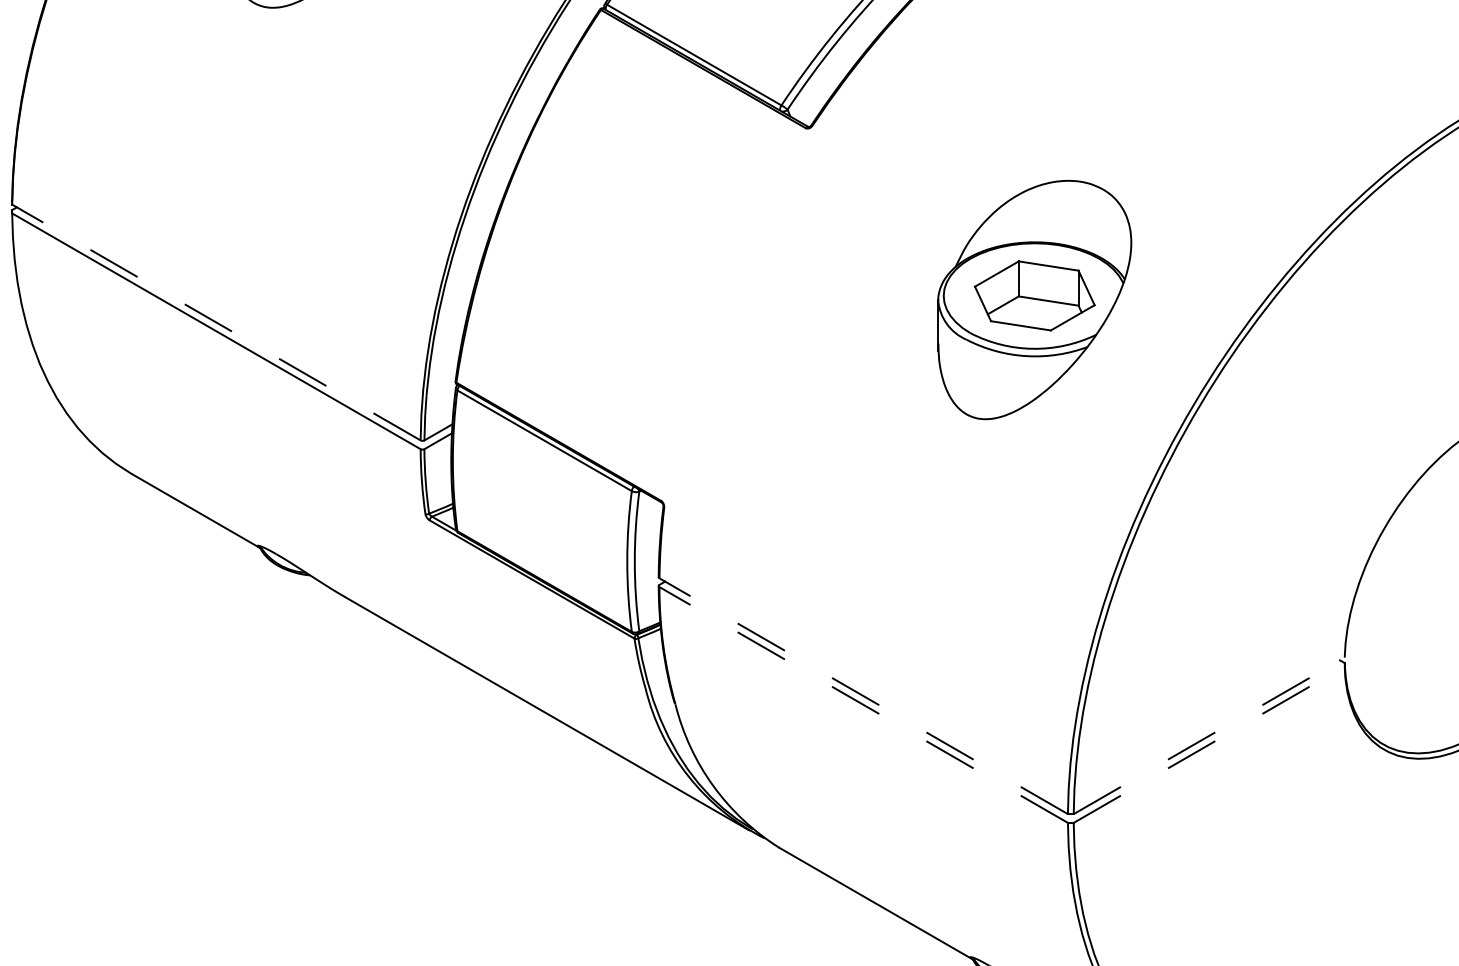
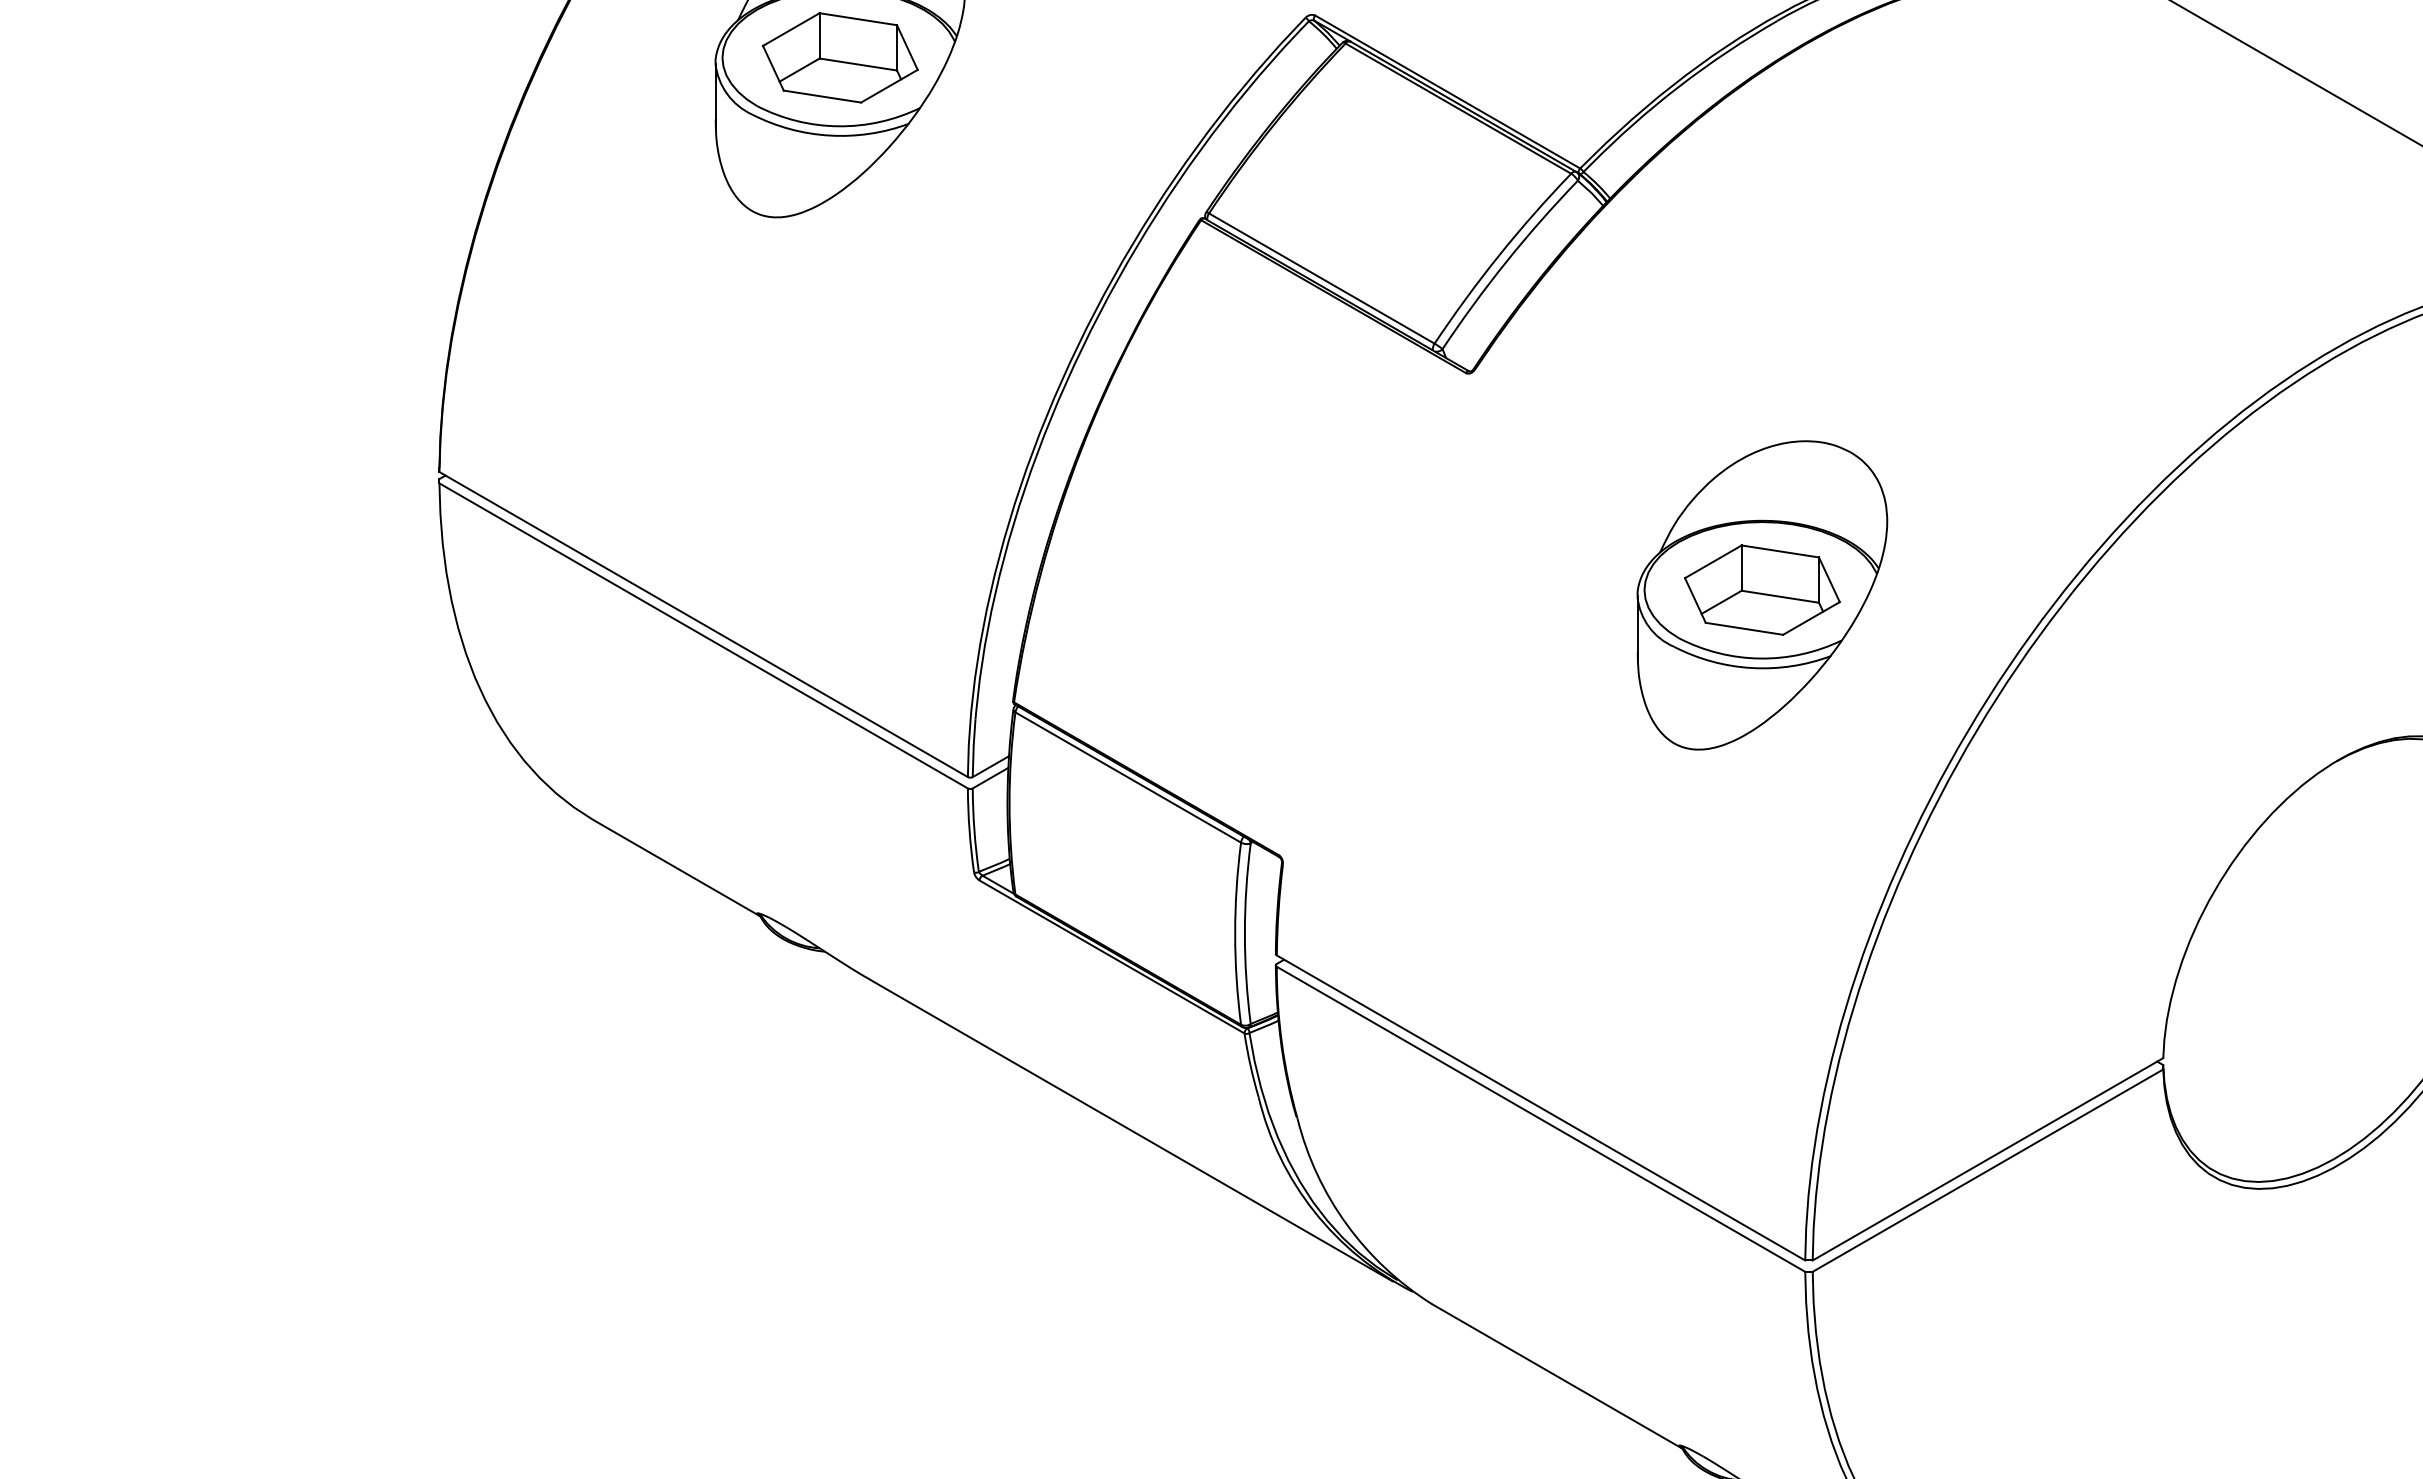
line: (216, 322) -> (703, 624), dashed -> solid
line: (863, 695) -> (1540, 1107), dashed -> solid
line: (863, 705) -> (1540, 1119), dashed -> solid
line: (1209, 736) -> (1988, 1159), dashed -> solid
line: (1209, 744) -> (1988, 1170), dashed -> solid

